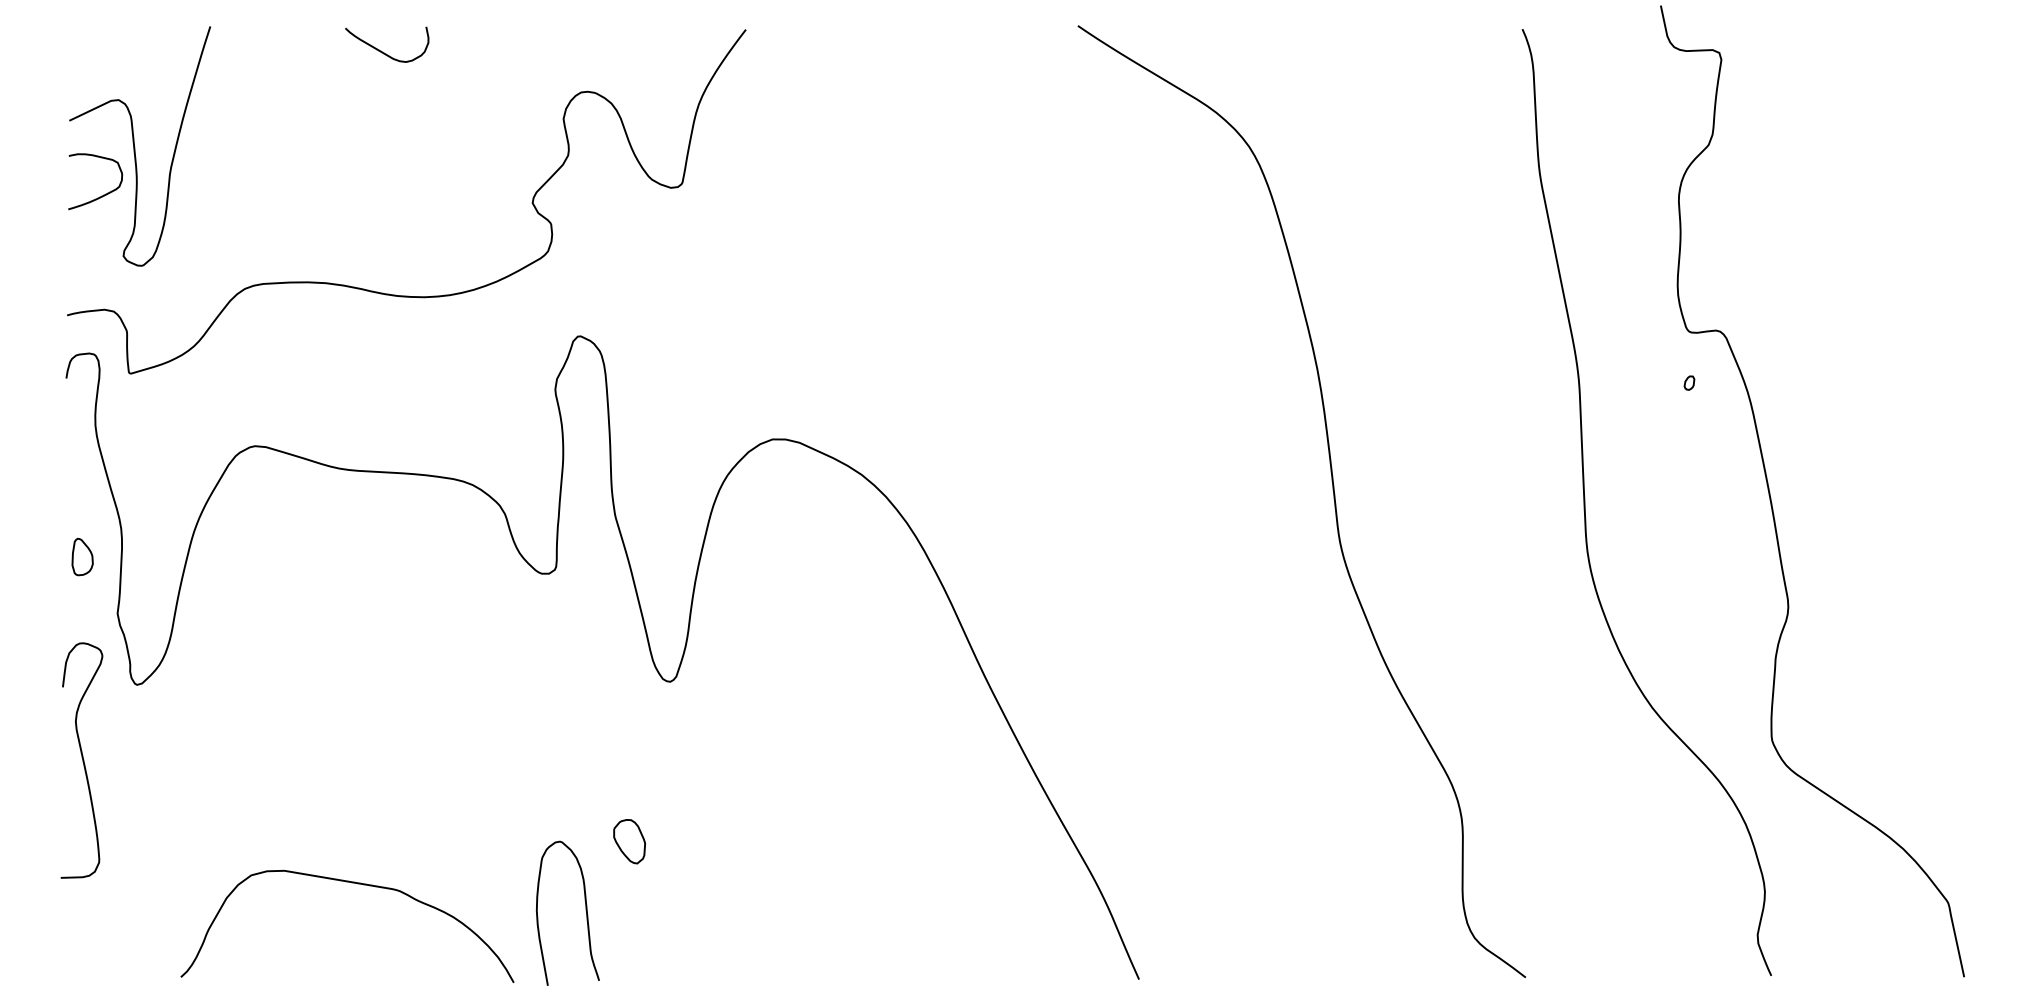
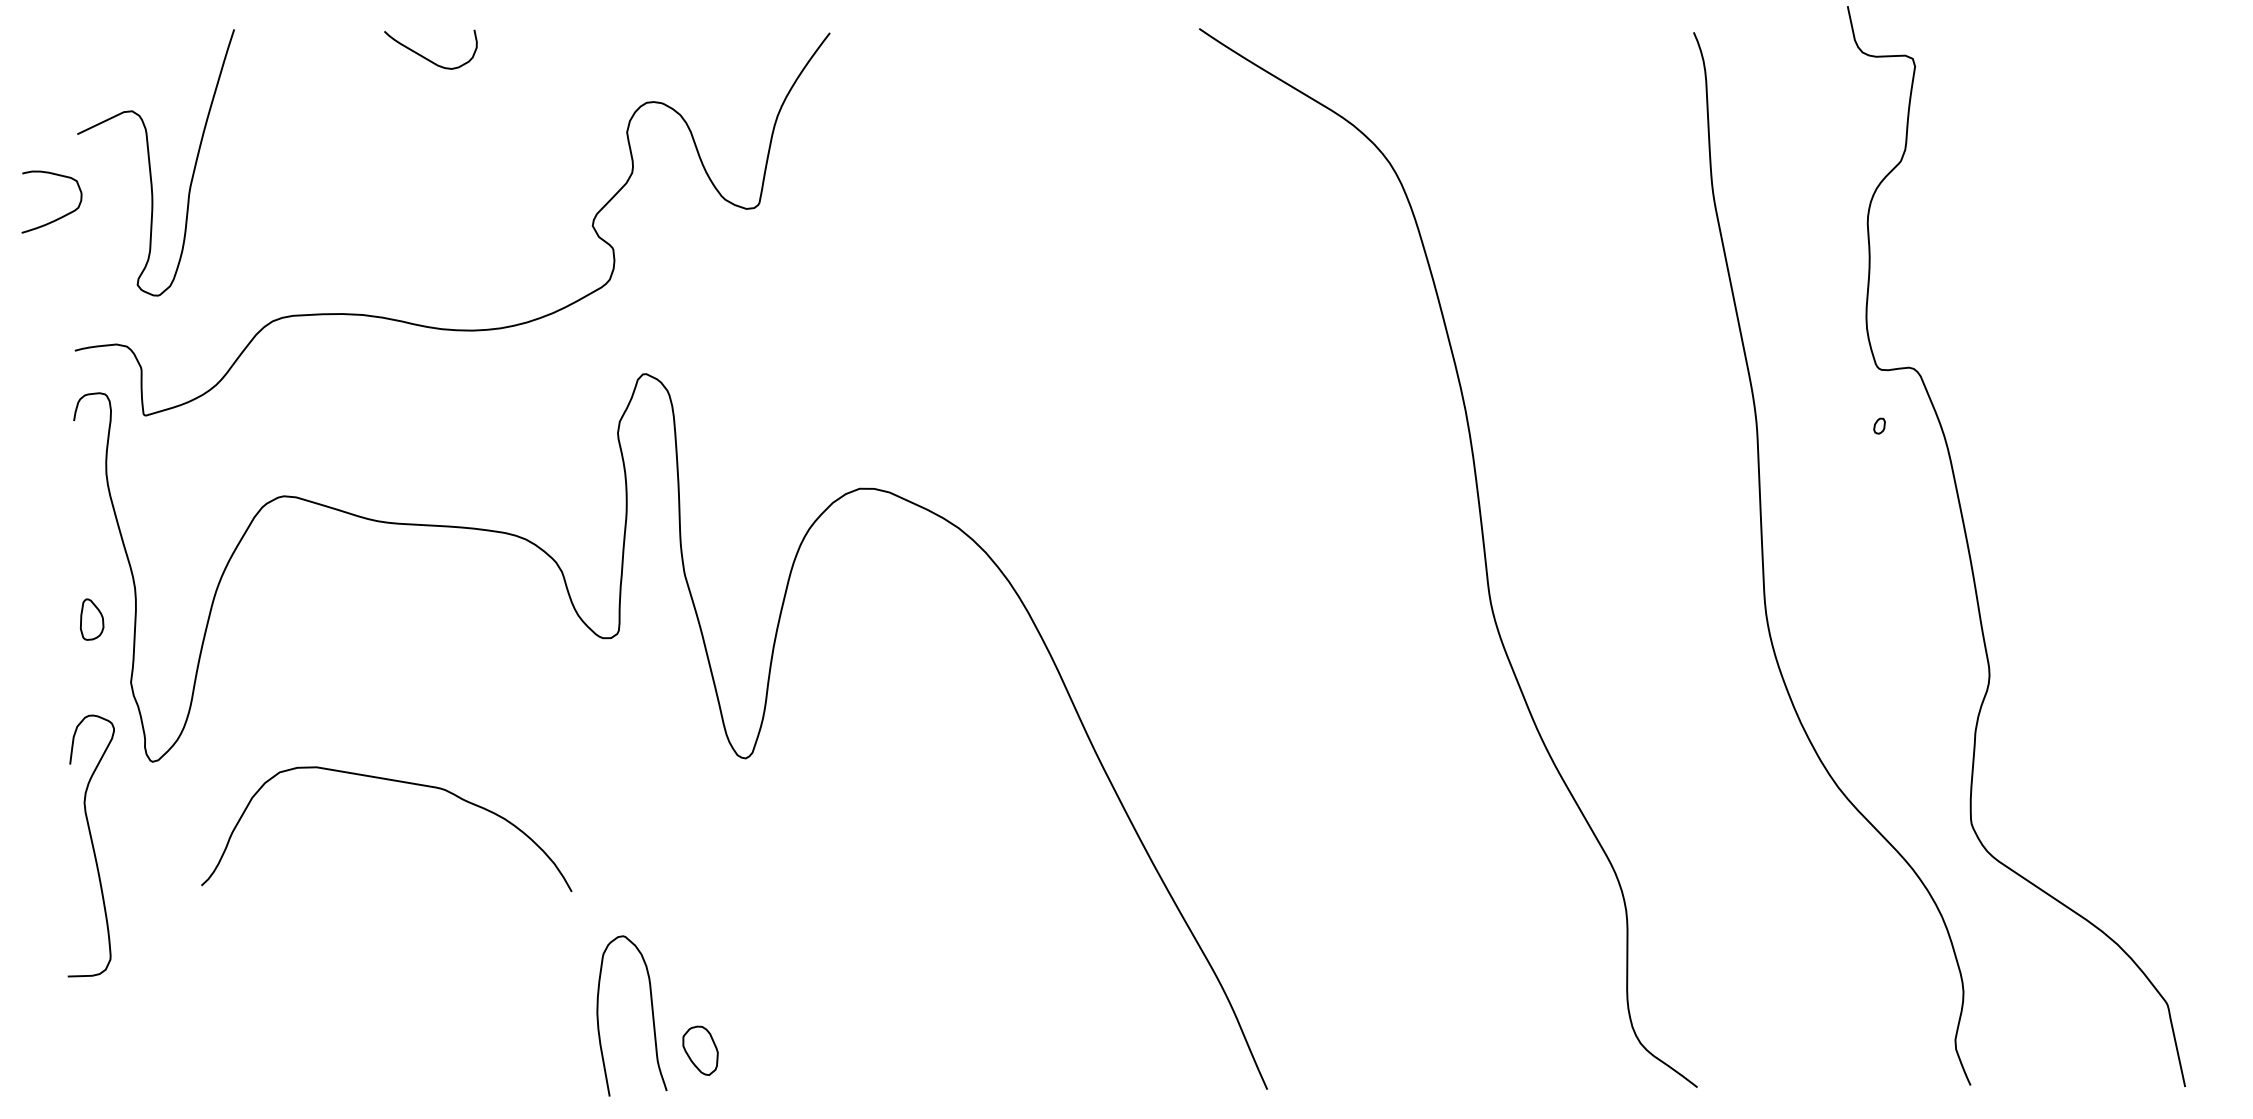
curve: (101, 195) -> (58, 217), moved
part: (629, 841) -> (700, 1050), moved
curve: (351, 883) -> (391, 781), moved

